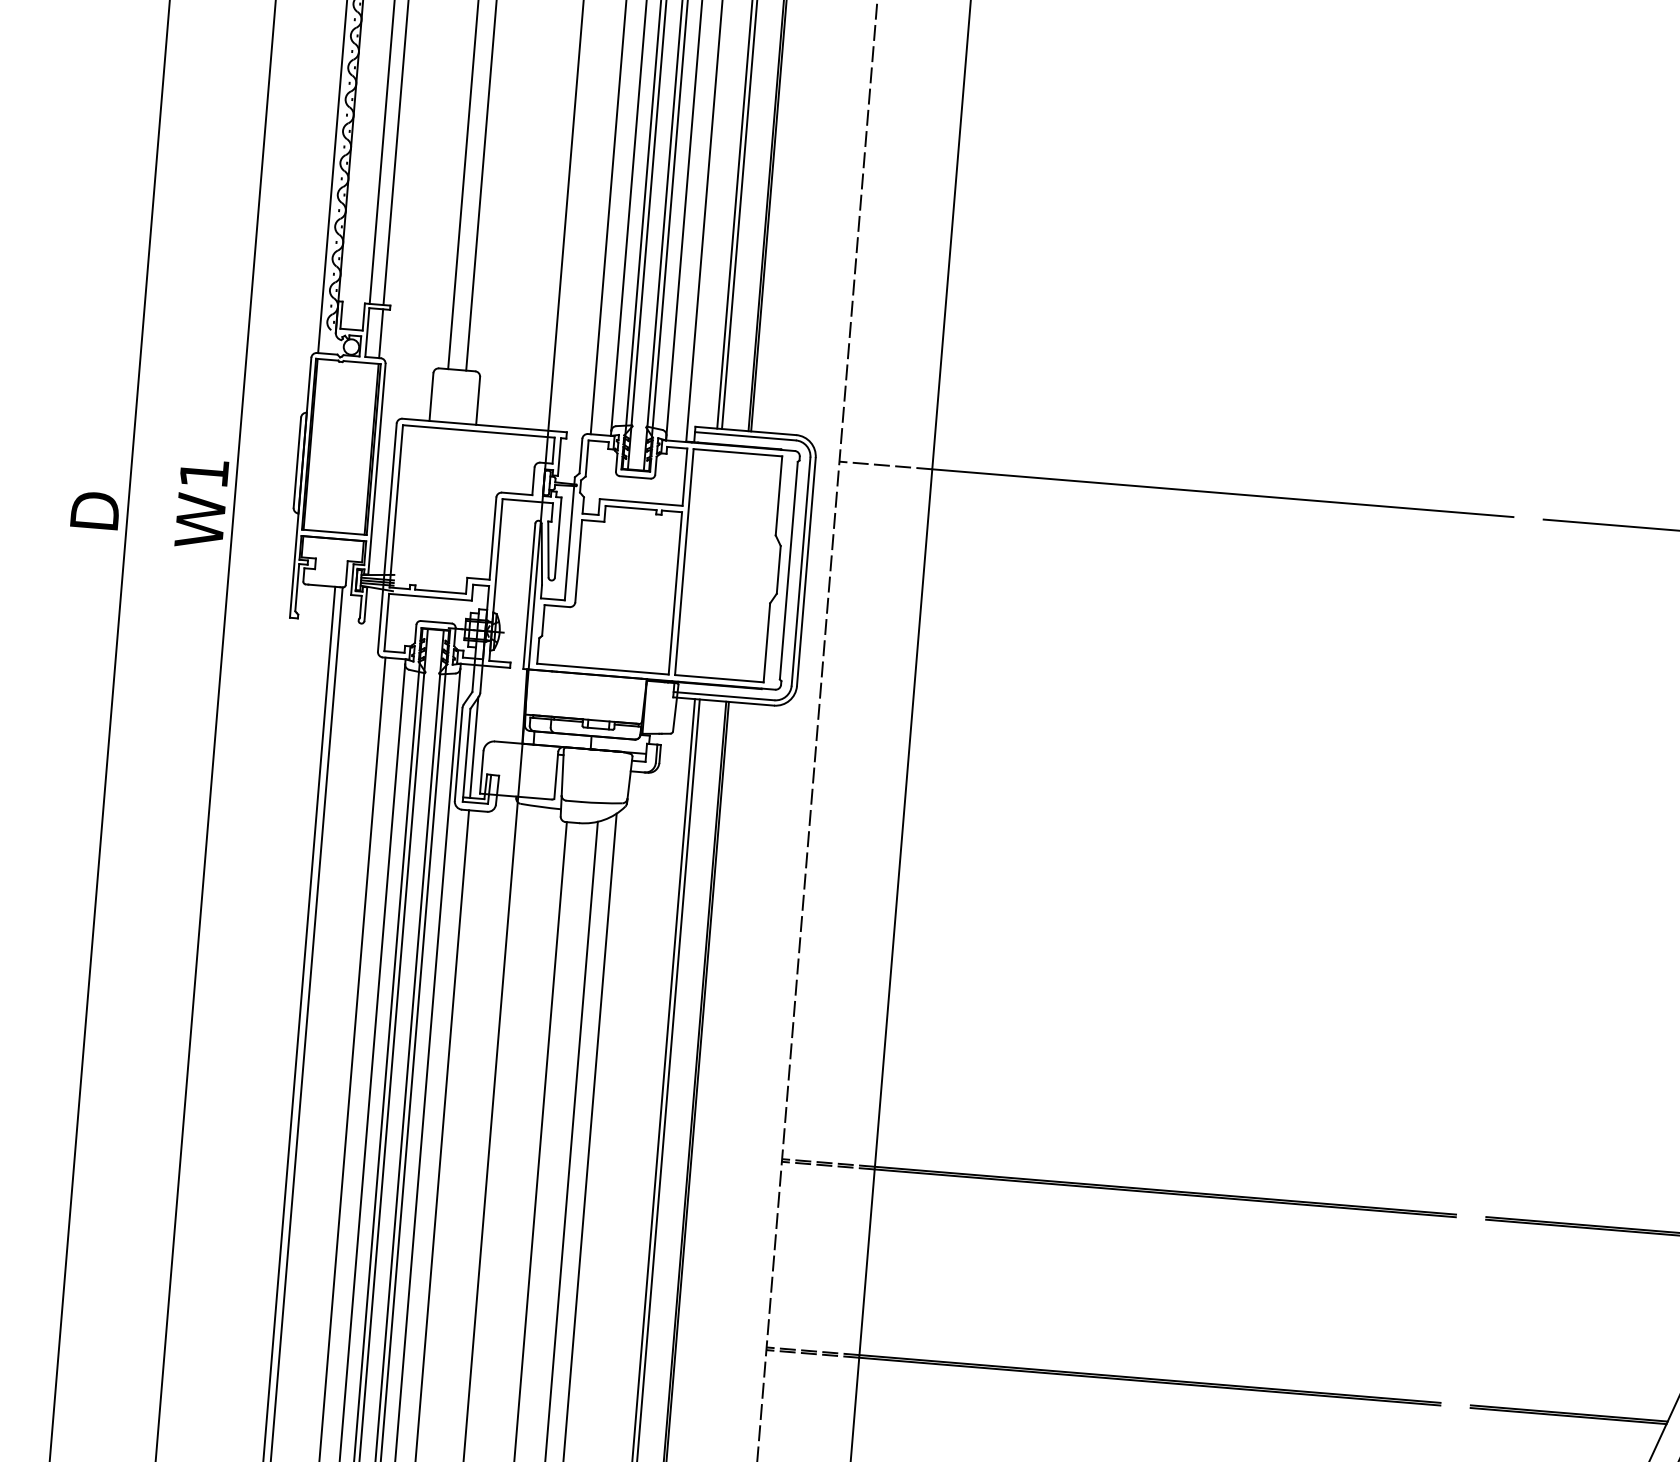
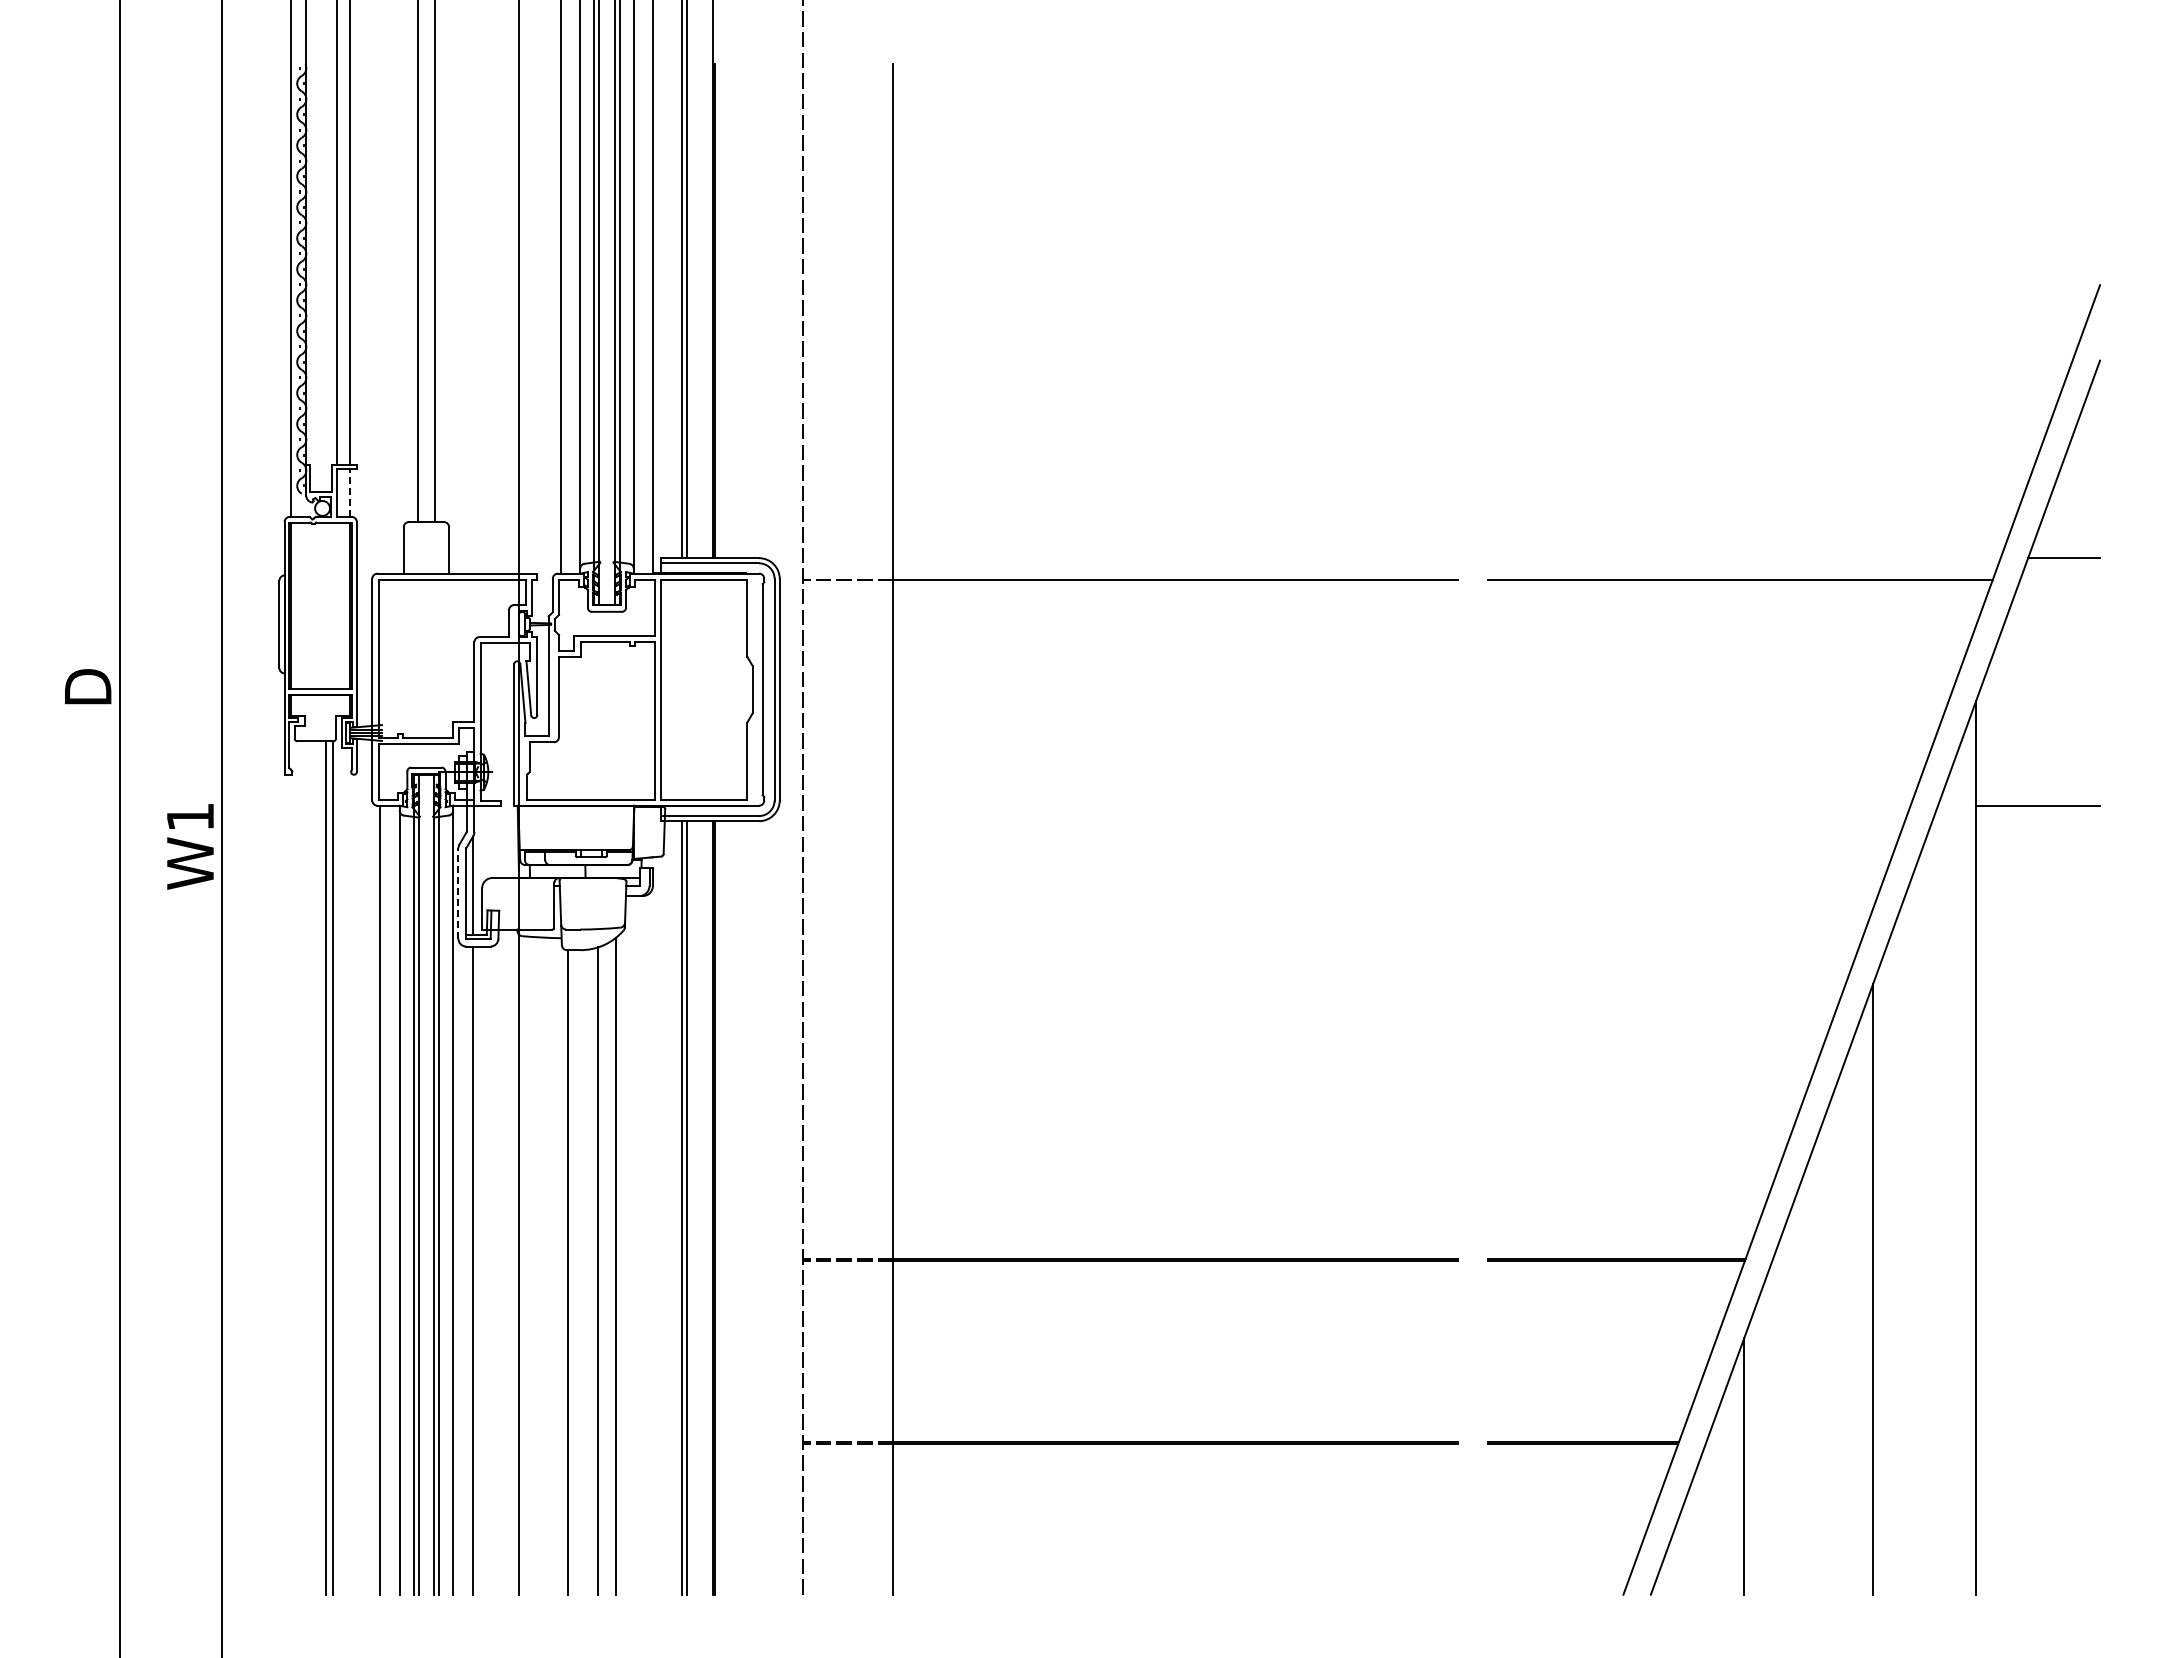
line: (381, 334) -> (350, 493), solid -> dashed
text: (201, 503) -> (190, 846), moved
line: (458, 754) -> (458, 893), solid -> dashed

